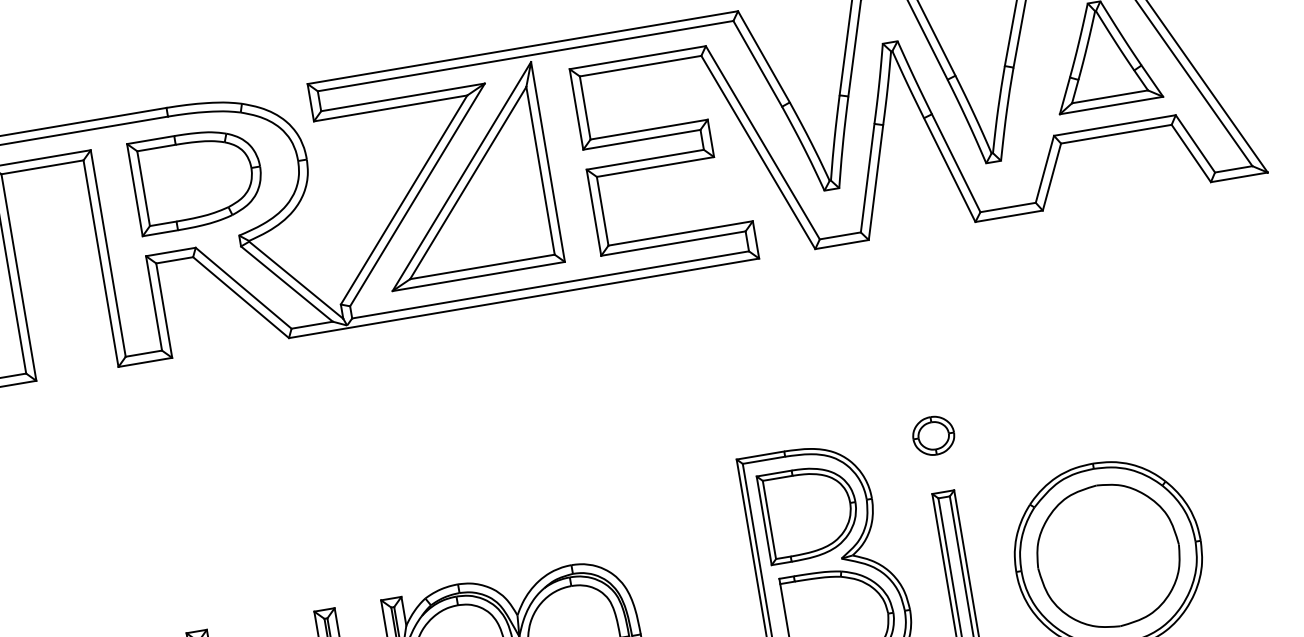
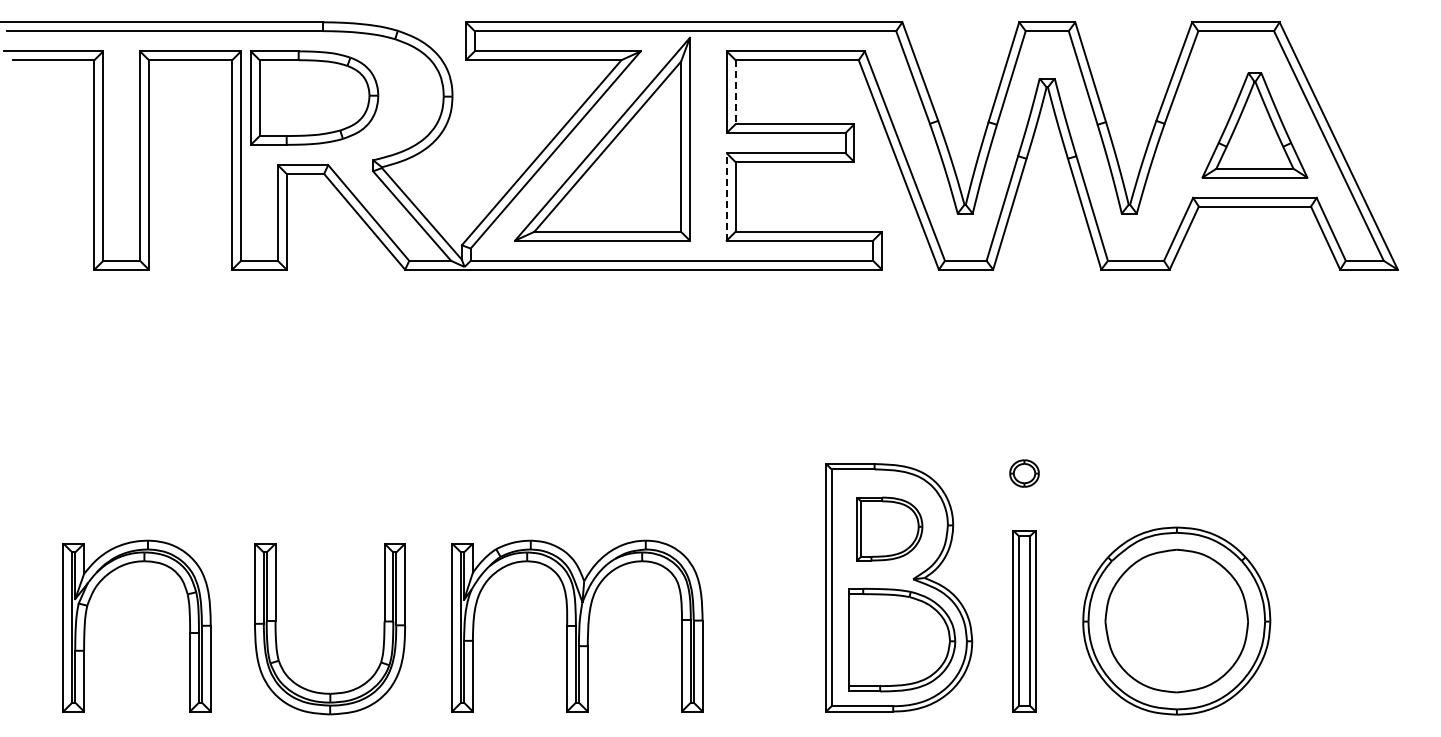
line: (585, 108) -> (735, 92), solid -> dashed
part: (197, 178) -> (314, 97), moved
line: (593, 212) -> (726, 196), solid -> dashed
part: (933, 435) -> (1024, 473), size x0.7
part: (809, 512) -> (889, 528), size x0.7

